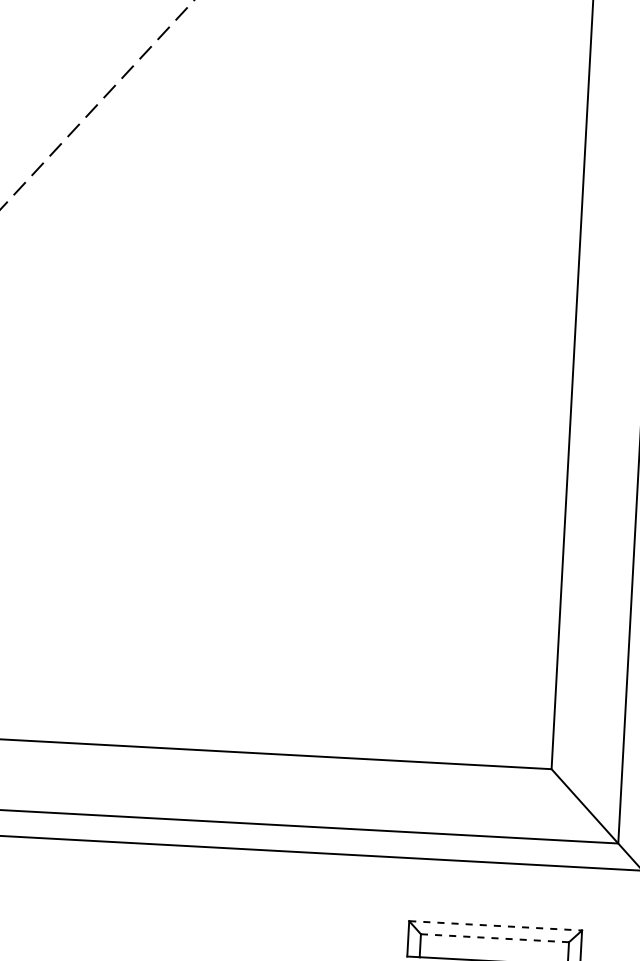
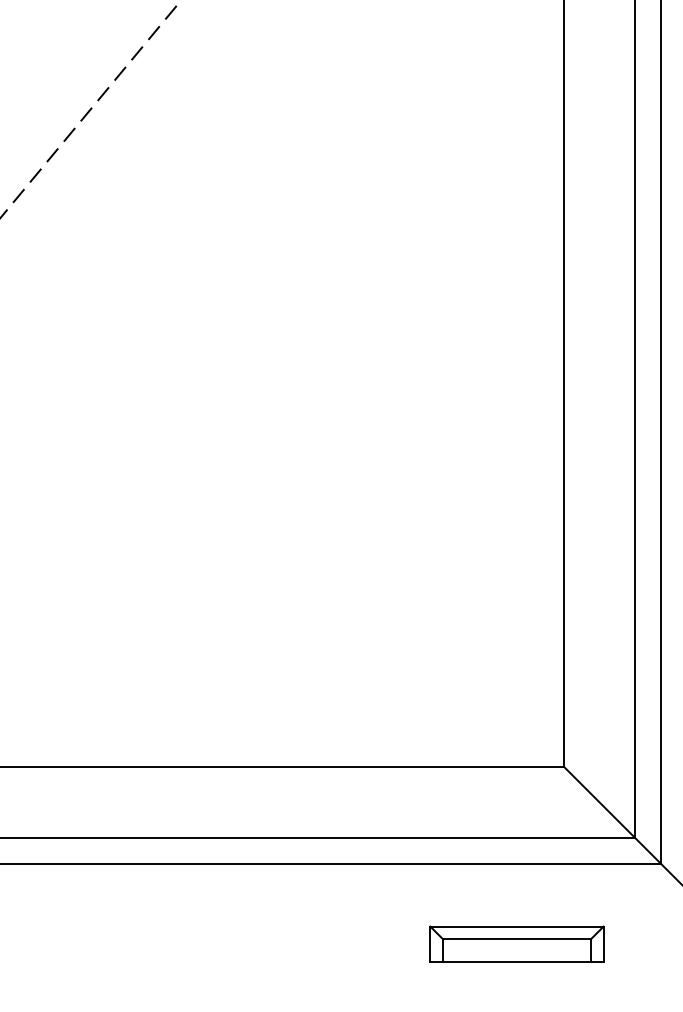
line: (495, 925) -> (516, 926), dashed -> solid
line: (494, 938) -> (516, 939), dashed -> solid

